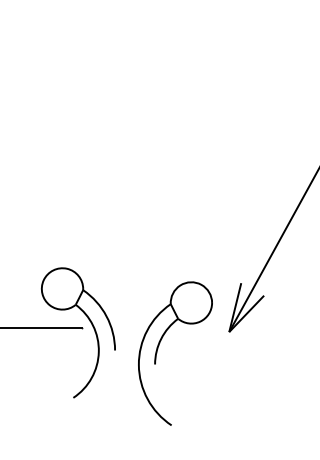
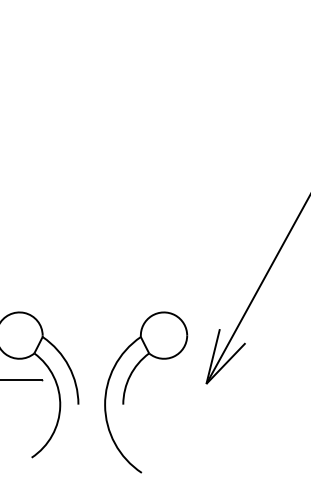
part: (158, 349) -> (127, 387), moved

